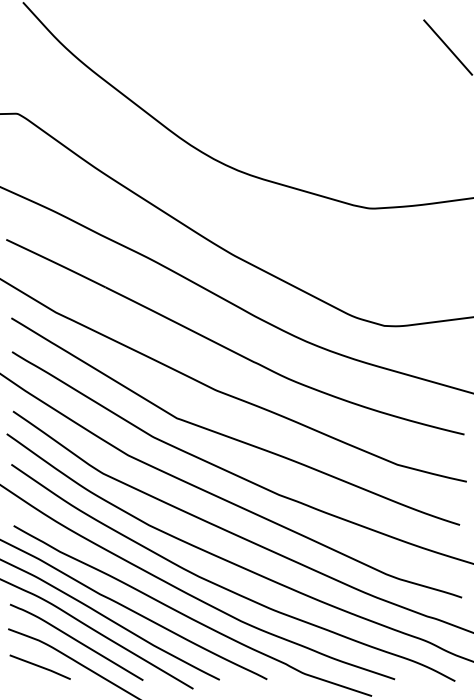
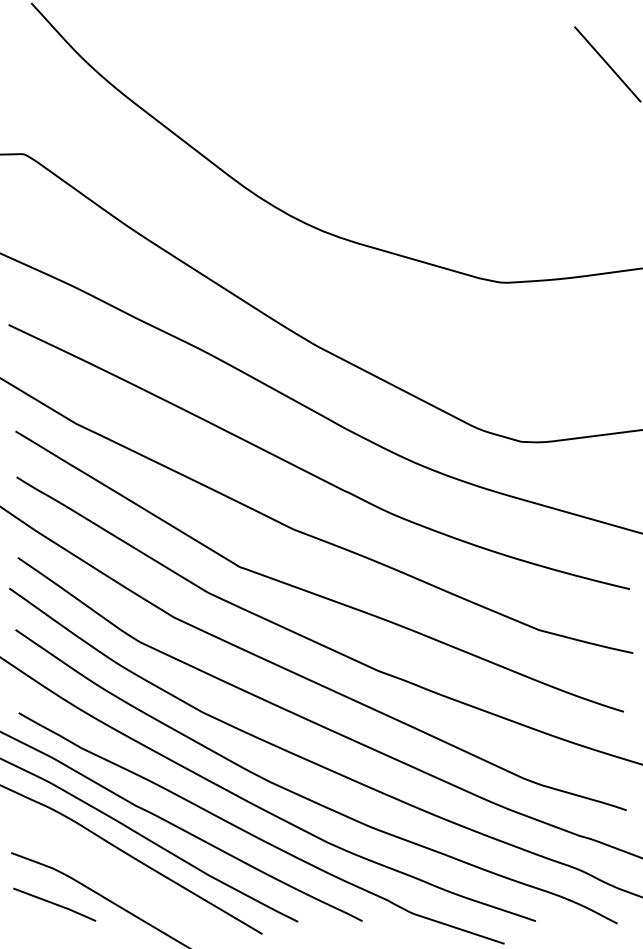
curve: (76, 641) -> (103, 869), removed

